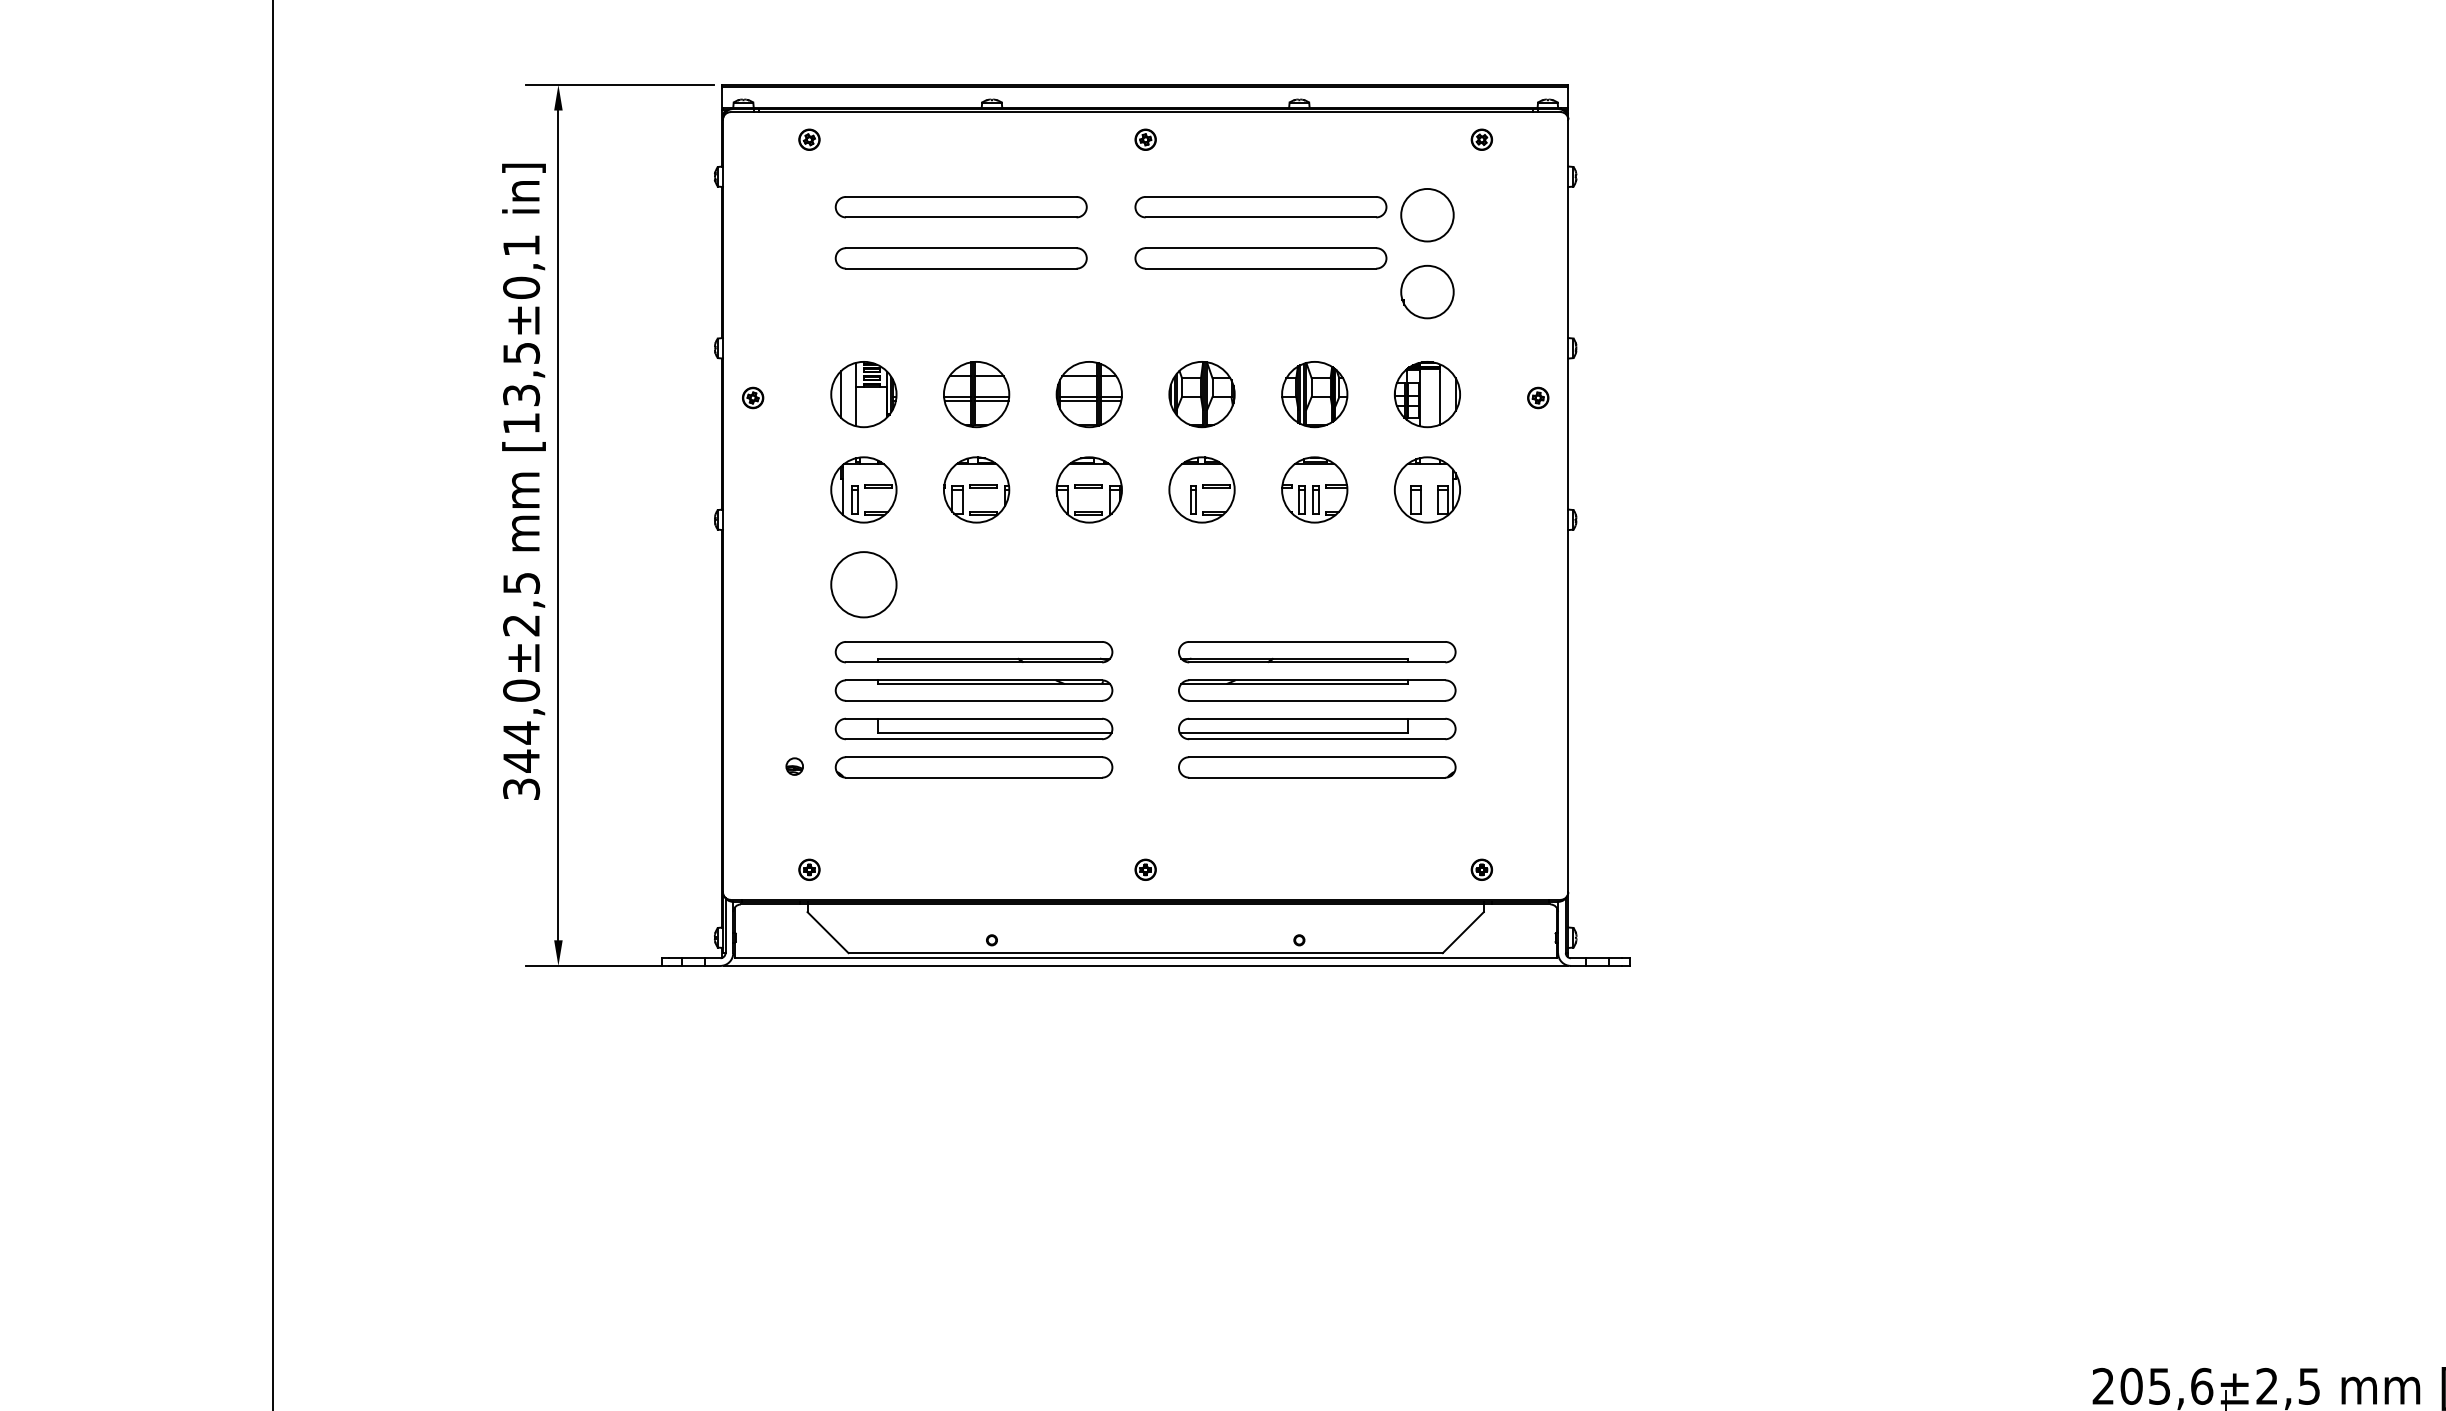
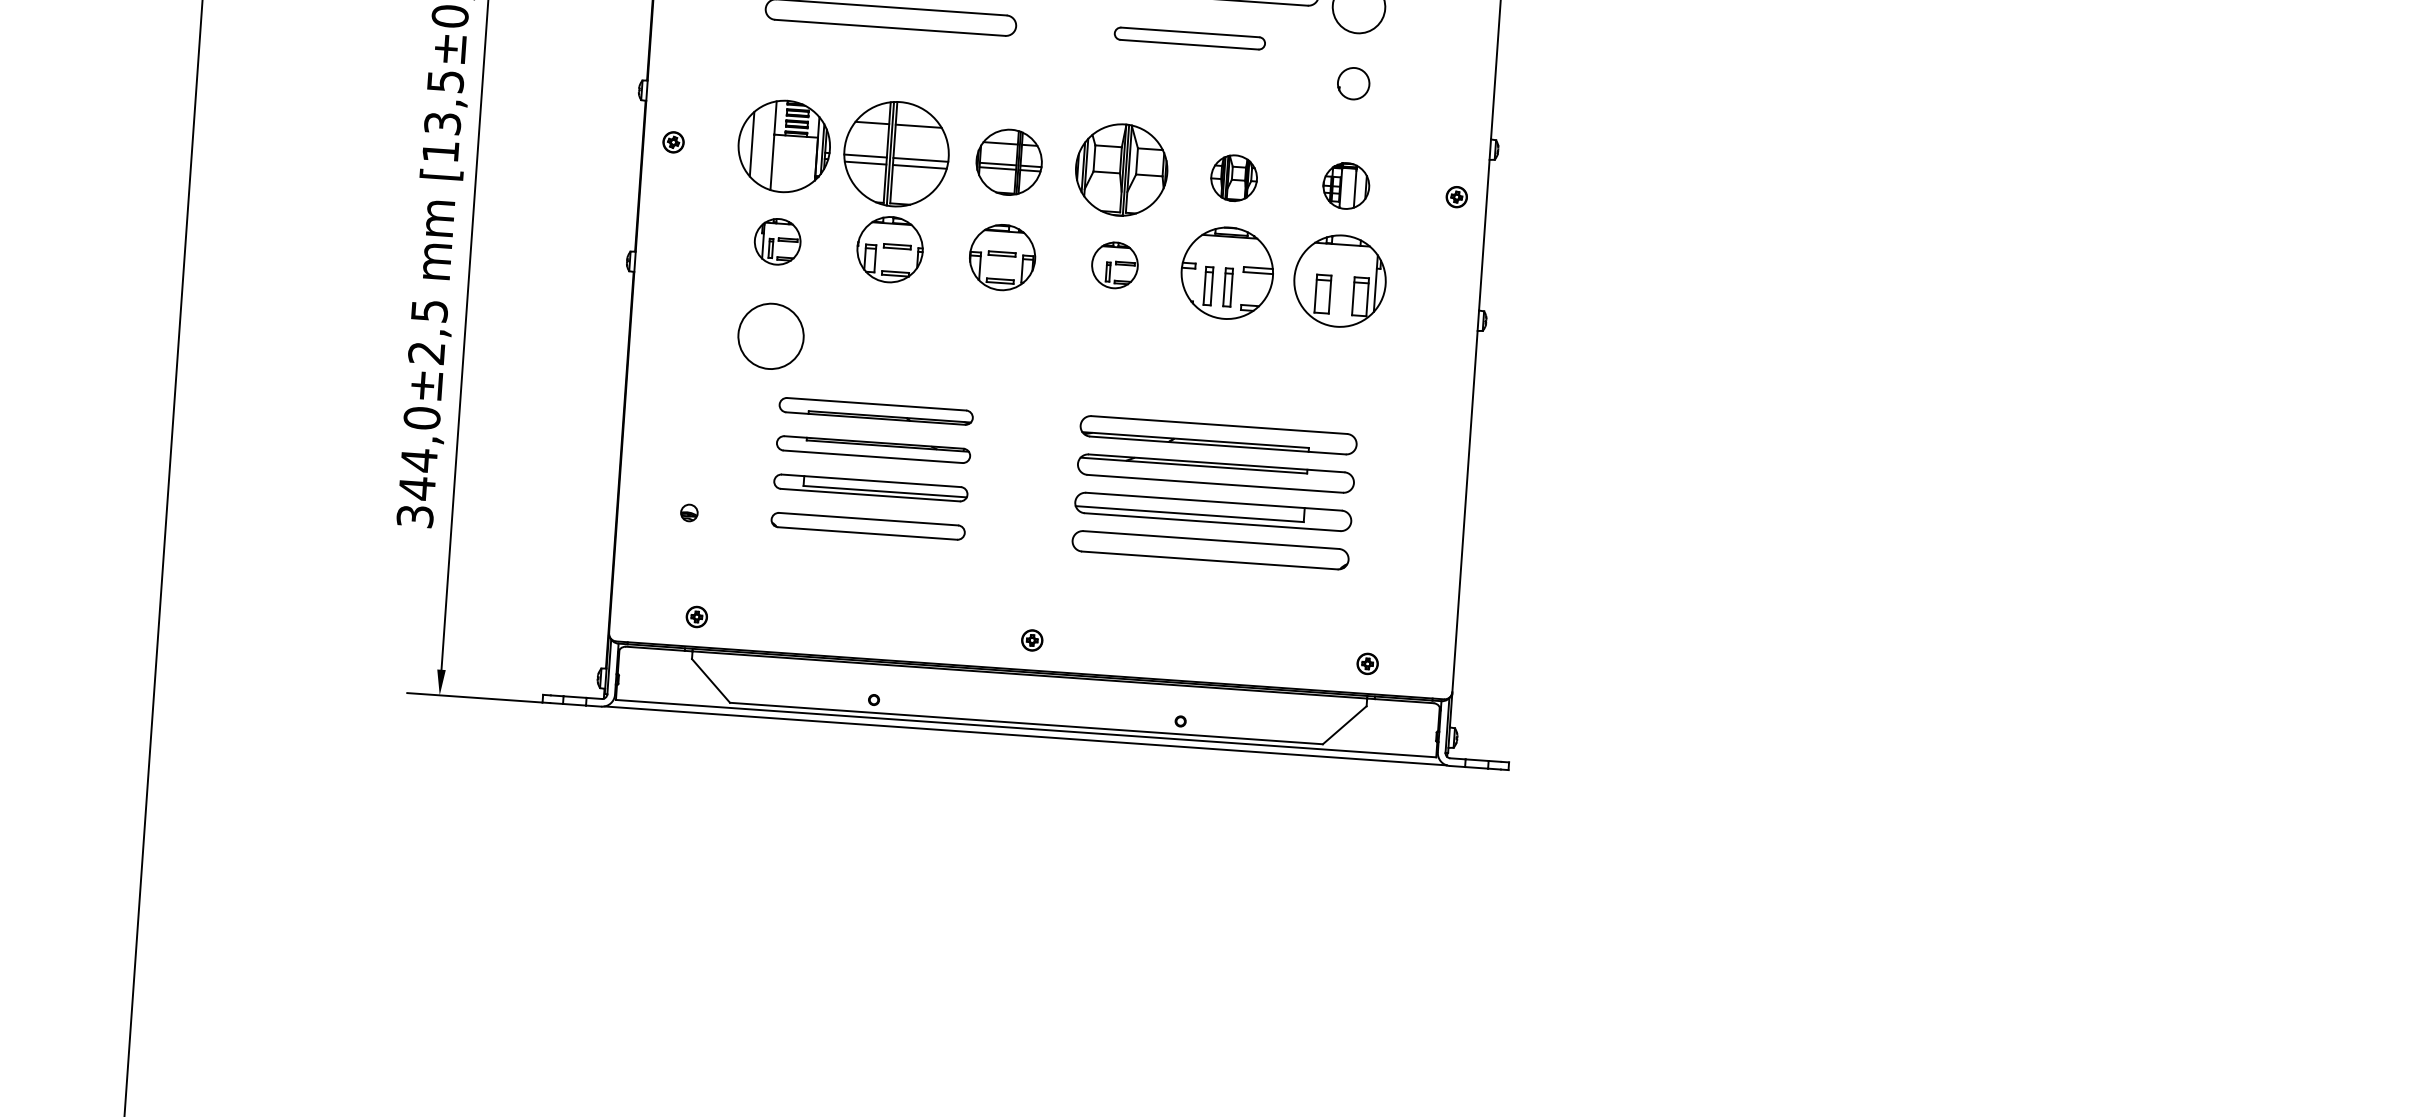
part: (1260, 258) -> (1189, 38), size x0.6
part: (1427, 291) -> (1353, 83), size x0.6
part: (863, 394) -> (783, 146), size x1.4
part: (976, 394) -> (896, 154), size x1.6
part: (1201, 394) -> (1121, 170), size x1.4
part: (1314, 394) -> (1233, 178), size x0.7
part: (1426, 394) -> (1345, 185), size x0.7
part: (863, 489) -> (777, 241), size x0.7
part: (1201, 489) -> (1114, 264), size x0.7
part: (1314, 489) -> (1227, 272), size x1.4
part: (1426, 489) -> (1338, 280), size x1.4
part: (973, 652) -> (875, 411), size x0.7
part: (973, 690) -> (873, 449), size x0.7
part: (973, 728) -> (870, 487), size x0.7
part: (973, 767) -> (867, 526), size x0.7

